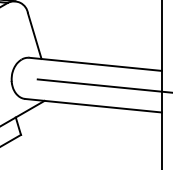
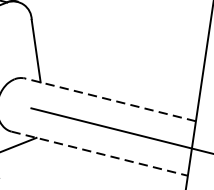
line: (95, 64) -> (110, 100), solid -> dashed
line: (93, 105) -> (99, 153), solid -> dashed

